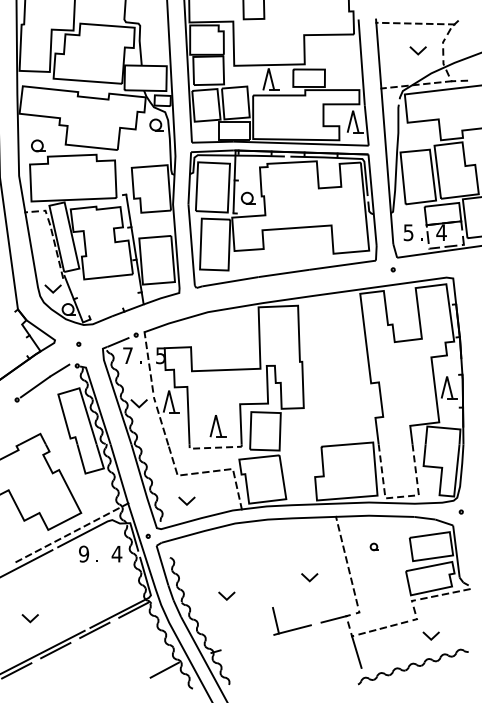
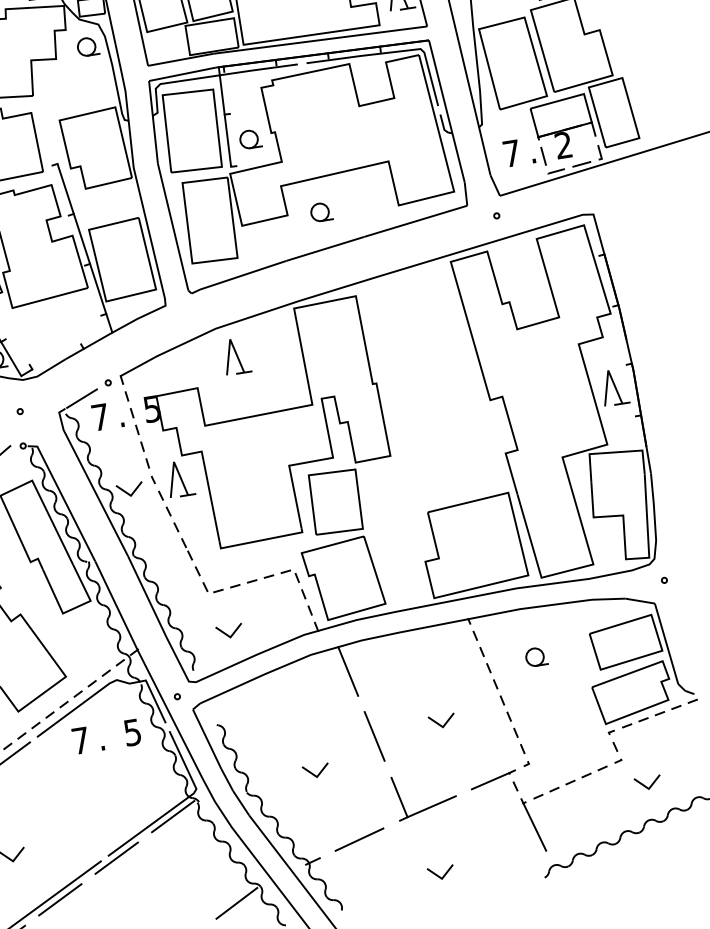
text: (408, 232) -> (511, 153), 5 -> 7
text: (441, 232) -> (563, 145), 4 -> 2
part: (284, 250) -> (320, 212), added
part: (217, 426) -> (235, 356), moved
line: (214, 447) -> (259, 540), dashed -> solid
line: (400, 497) -> (565, 572), dashed -> solid
line: (256, 537) -> (348, 671), added
part: (374, 546) -> (536, 656), size x1.67
text: (84, 553) -> (81, 739), 9 -> 7
text: (116, 553) -> (131, 731), 4 -> 5
line: (266, 580) -> (374, 736), added
line: (246, 642) -> (358, 839), added
line: (292, 672) -> (438, 875), added

